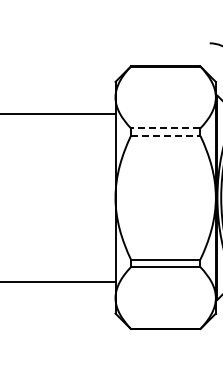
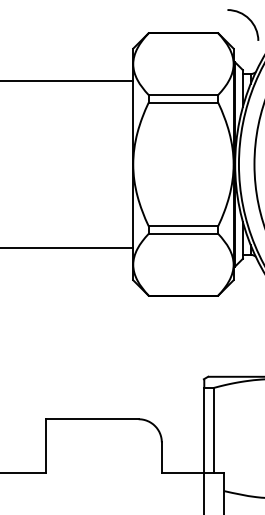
line: (165, 128) -> (183, 95), dashed -> solid
line: (165, 135) -> (183, 102), dashed -> solid

